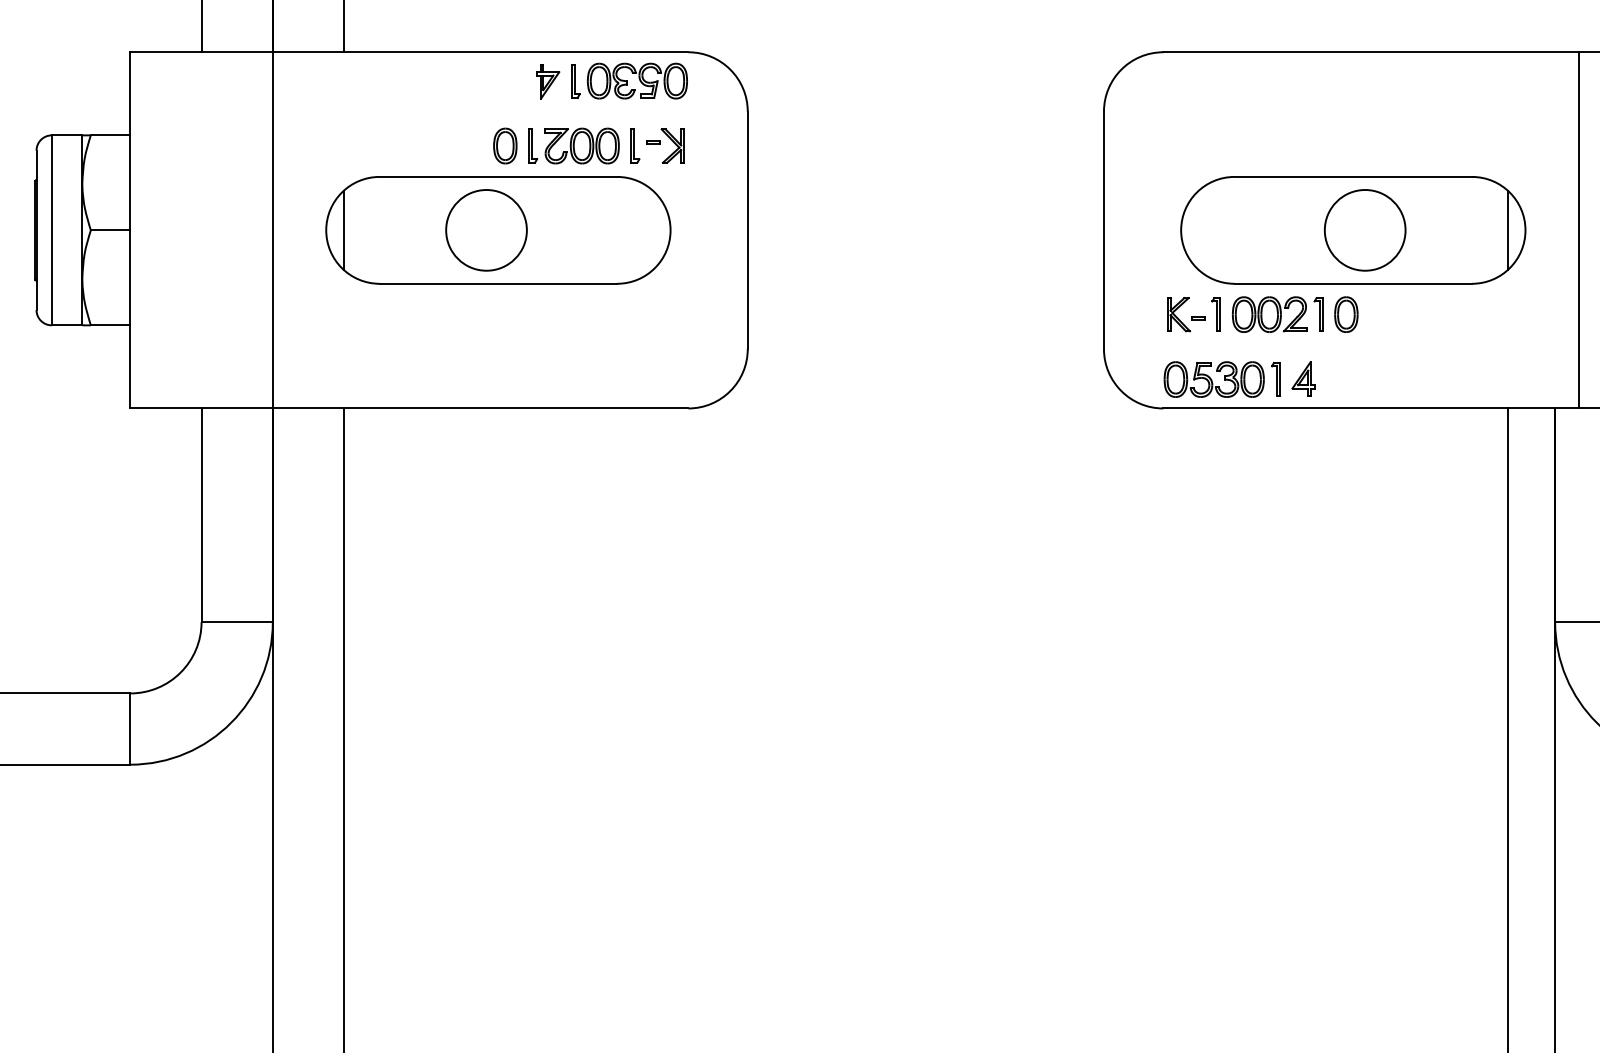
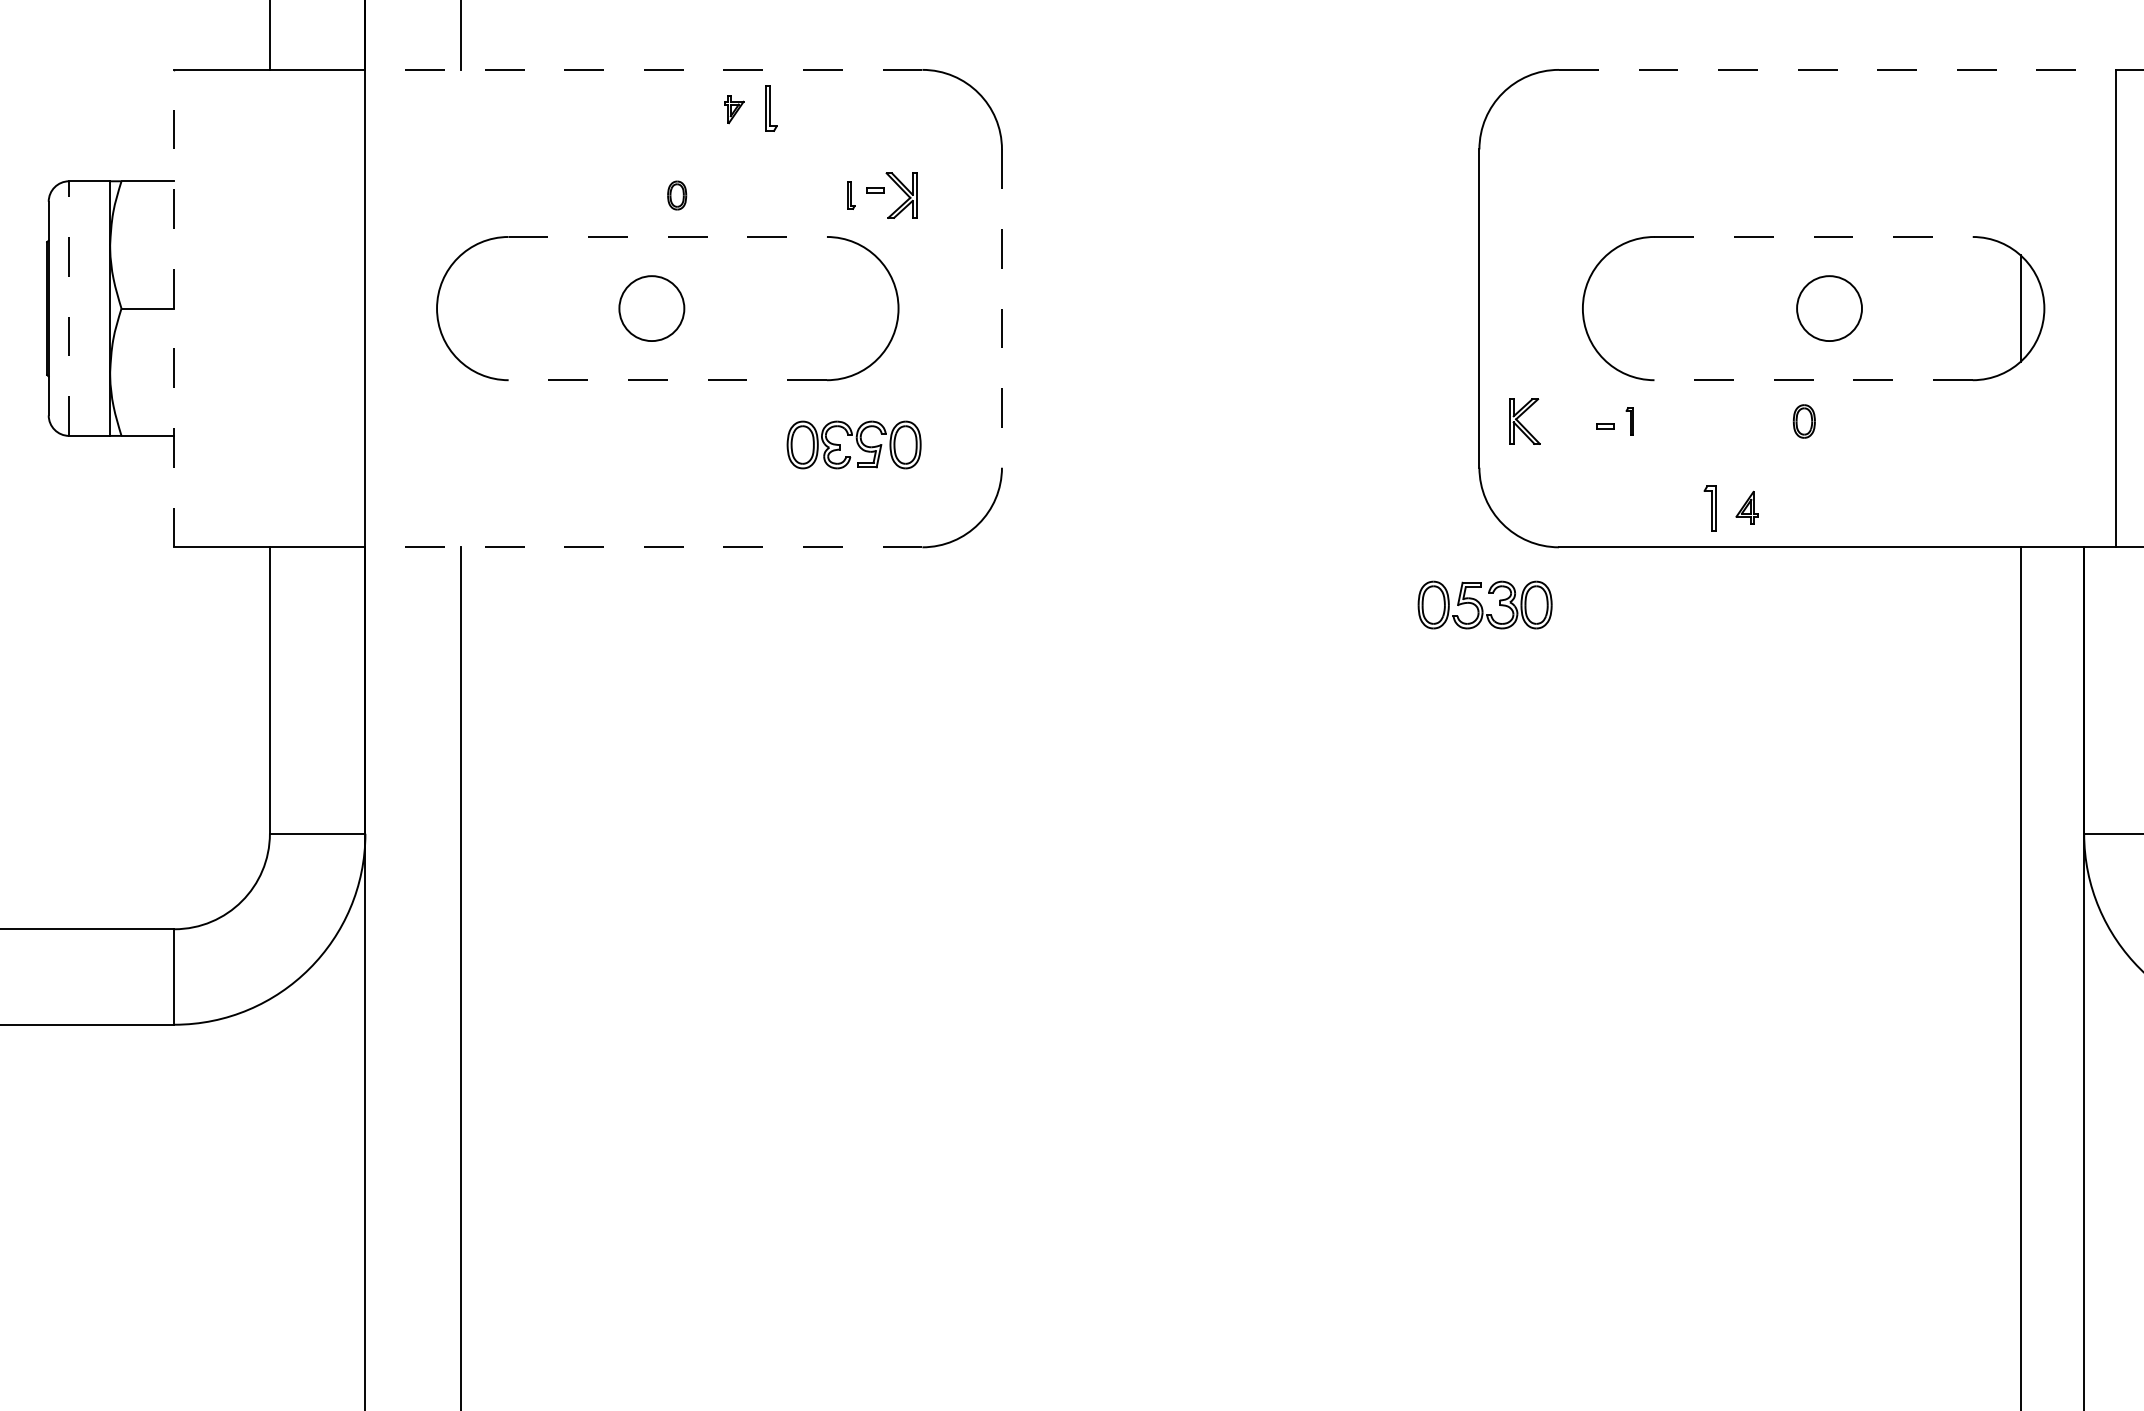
line: (480, 52) -> (643, 70), solid -> dashed
line: (1371, 52) -> (1837, 70), solid -> dashed
part: (636, 80) -> (852, 444), moved
part: (548, 81) -> (734, 109), size x0.6
part: (505, 145) -> (677, 194), size x0.6
part: (573, 145) -> (768, 194), removed
part: (635, 145) -> (851, 194), size x0.6
line: (498, 176) -> (667, 236), solid -> dashed
line: (1353, 176) -> (1813, 236), solid -> dashed
line: (130, 229) -> (174, 307), solid -> dashed
line: (51, 230) -> (68, 308), solid -> dashed
line: (344, 230) -> (461, 308), removed
circle: (486, 230) -> (651, 308), size x0.6
line: (747, 230) -> (1001, 308), solid -> dashed
circle: (1364, 230) -> (1828, 308), size x0.6
line: (498, 283) -> (667, 379), solid -> dashed
line: (1353, 283) -> (1813, 379), solid -> dashed
part: (1179, 314) -> (1525, 421), moved
part: (1215, 314) -> (1628, 421), size x0.6
part: (1277, 314) -> (1711, 421), removed
part: (1346, 314) -> (1804, 421), size x0.7
part: (1303, 378) -> (1746, 507), size x0.7
part: (1213, 379) -> (1484, 604), moved
line: (480, 408) -> (643, 547), solid -> dashed

